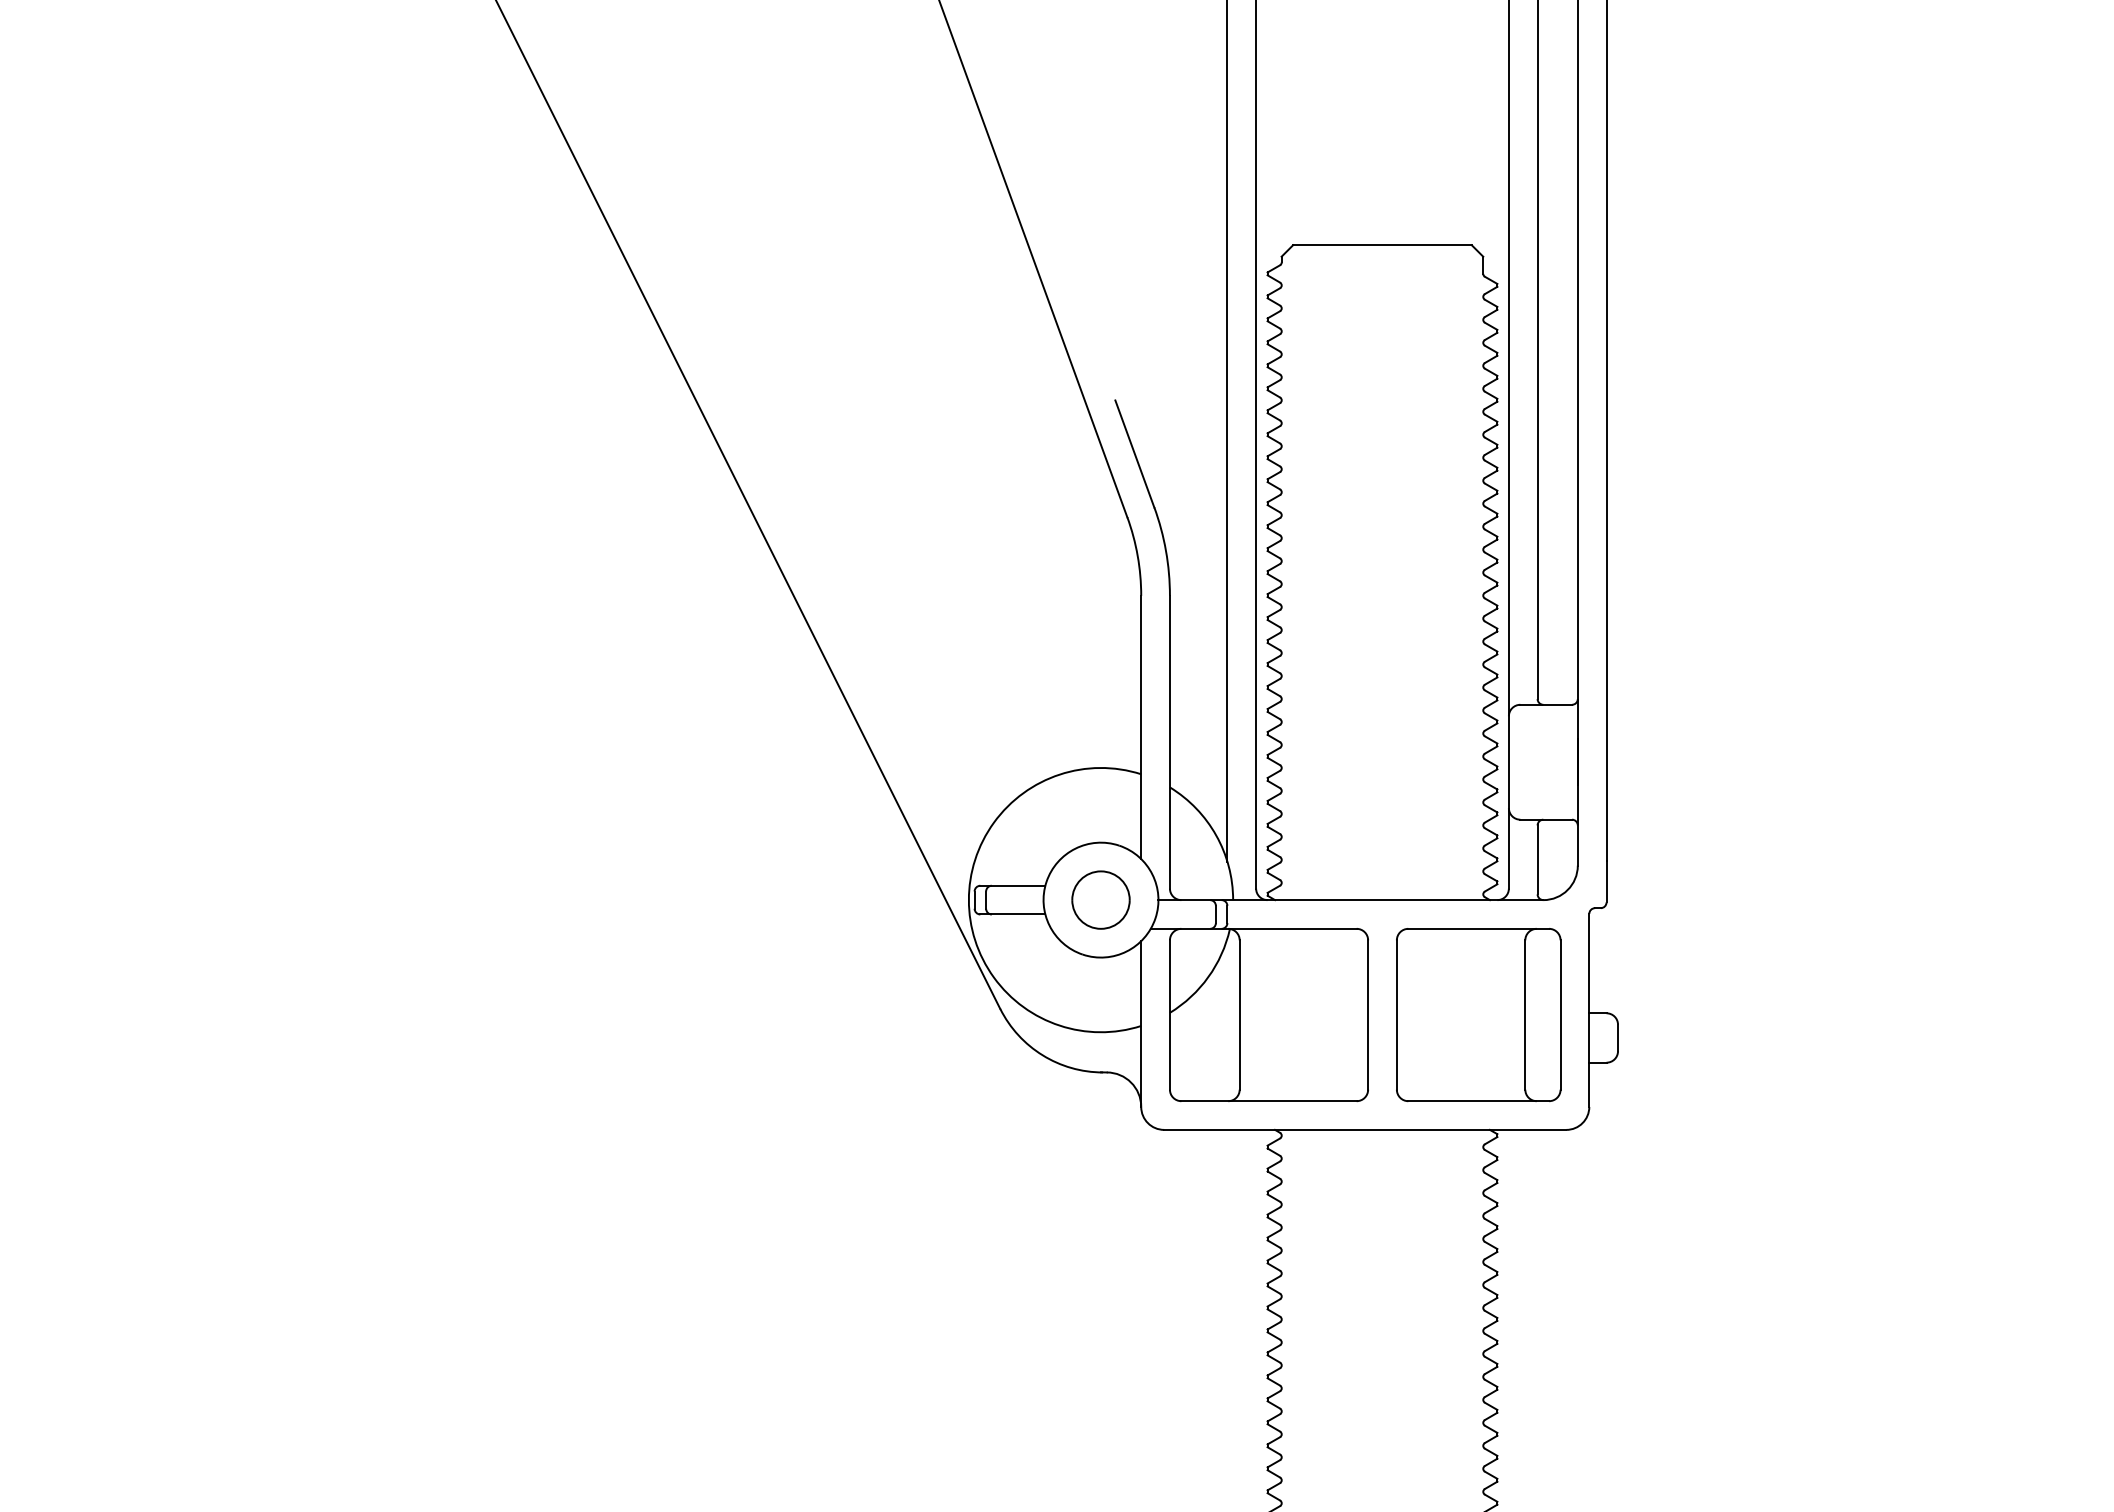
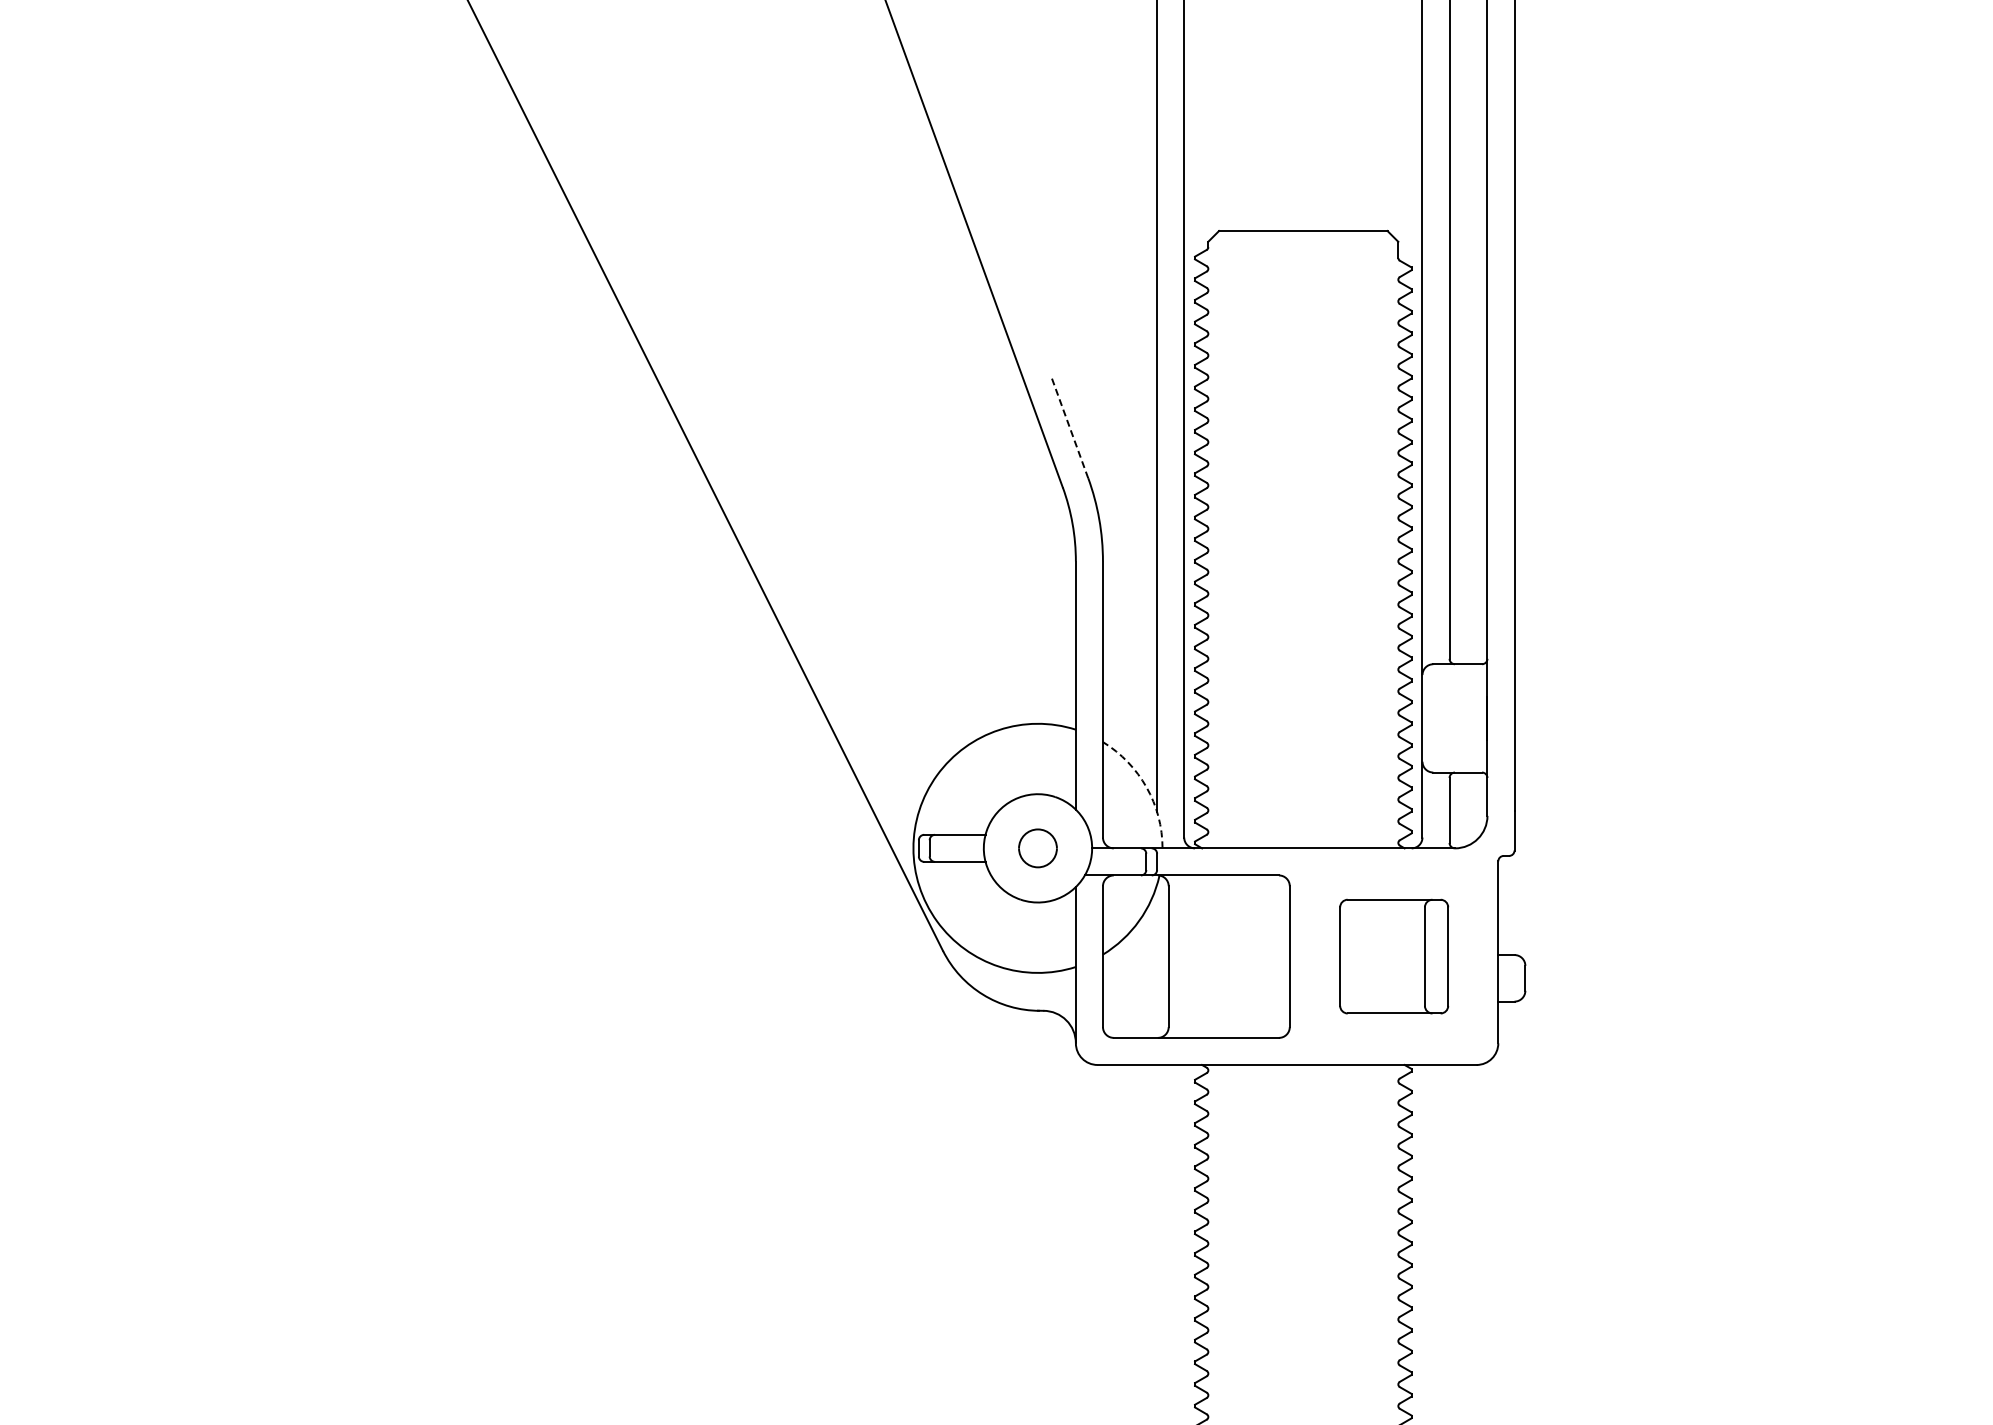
line: (1134, 453) -> (1069, 427), solid -> dashed
arc: (1216, 835) -> (1146, 787), solid -> dashed
part: (1100, 900) -> (1037, 848), size x0.7
part: (1479, 1014) -> (1394, 956), size x0.7

